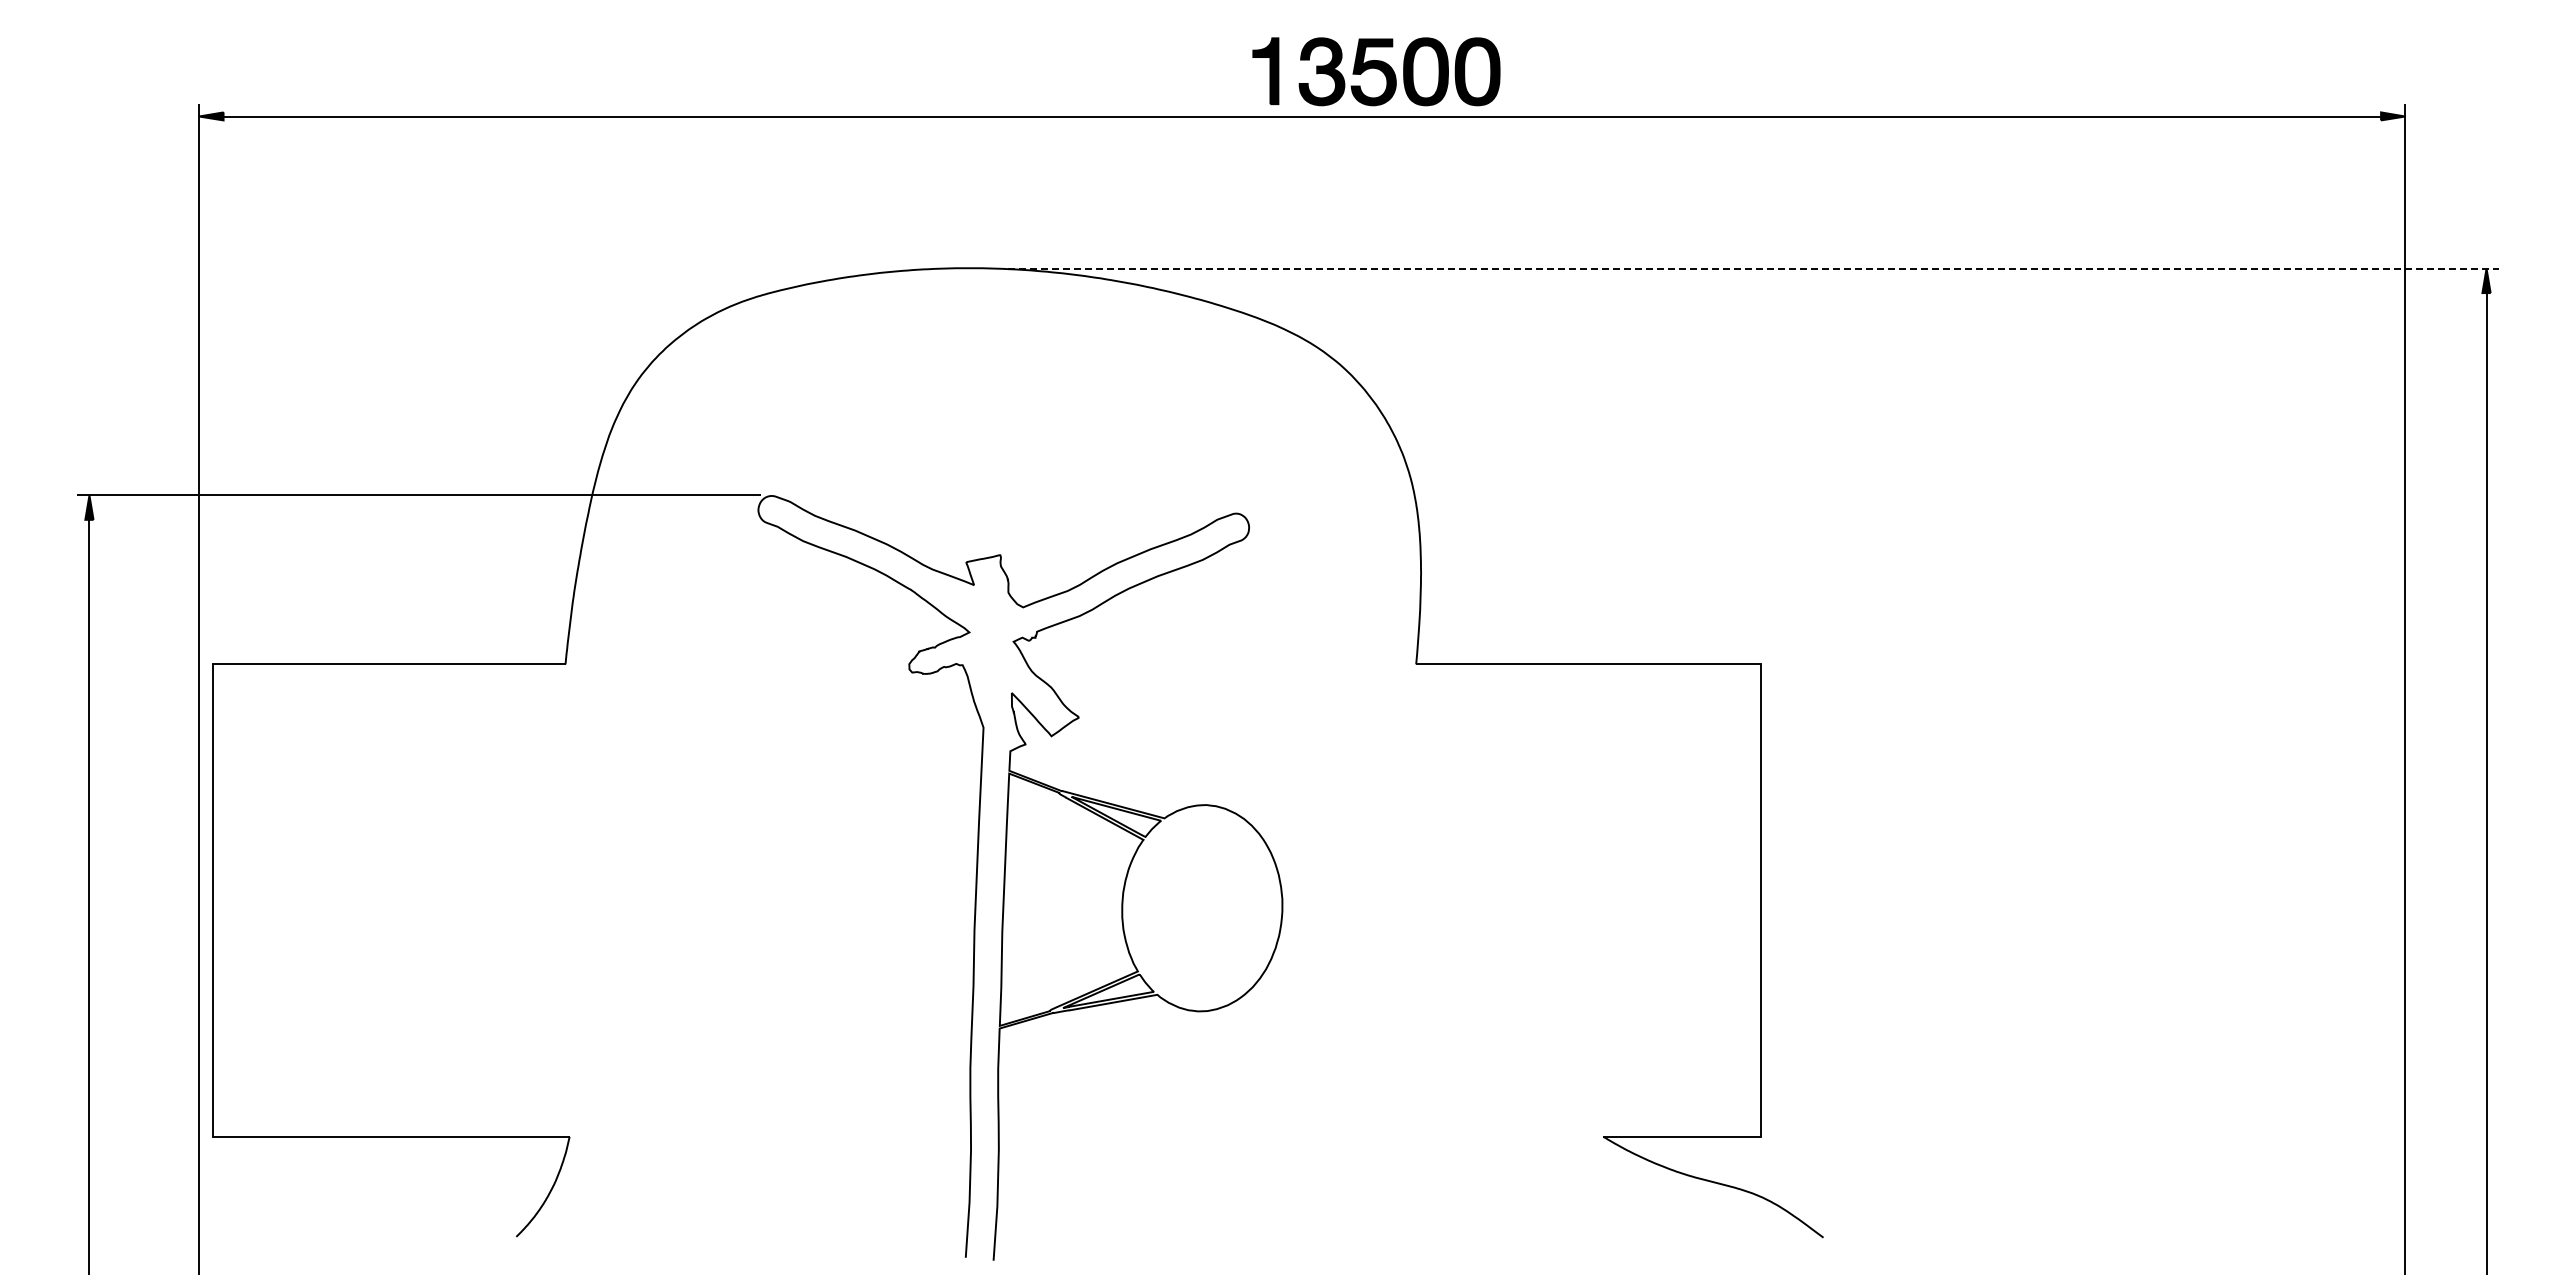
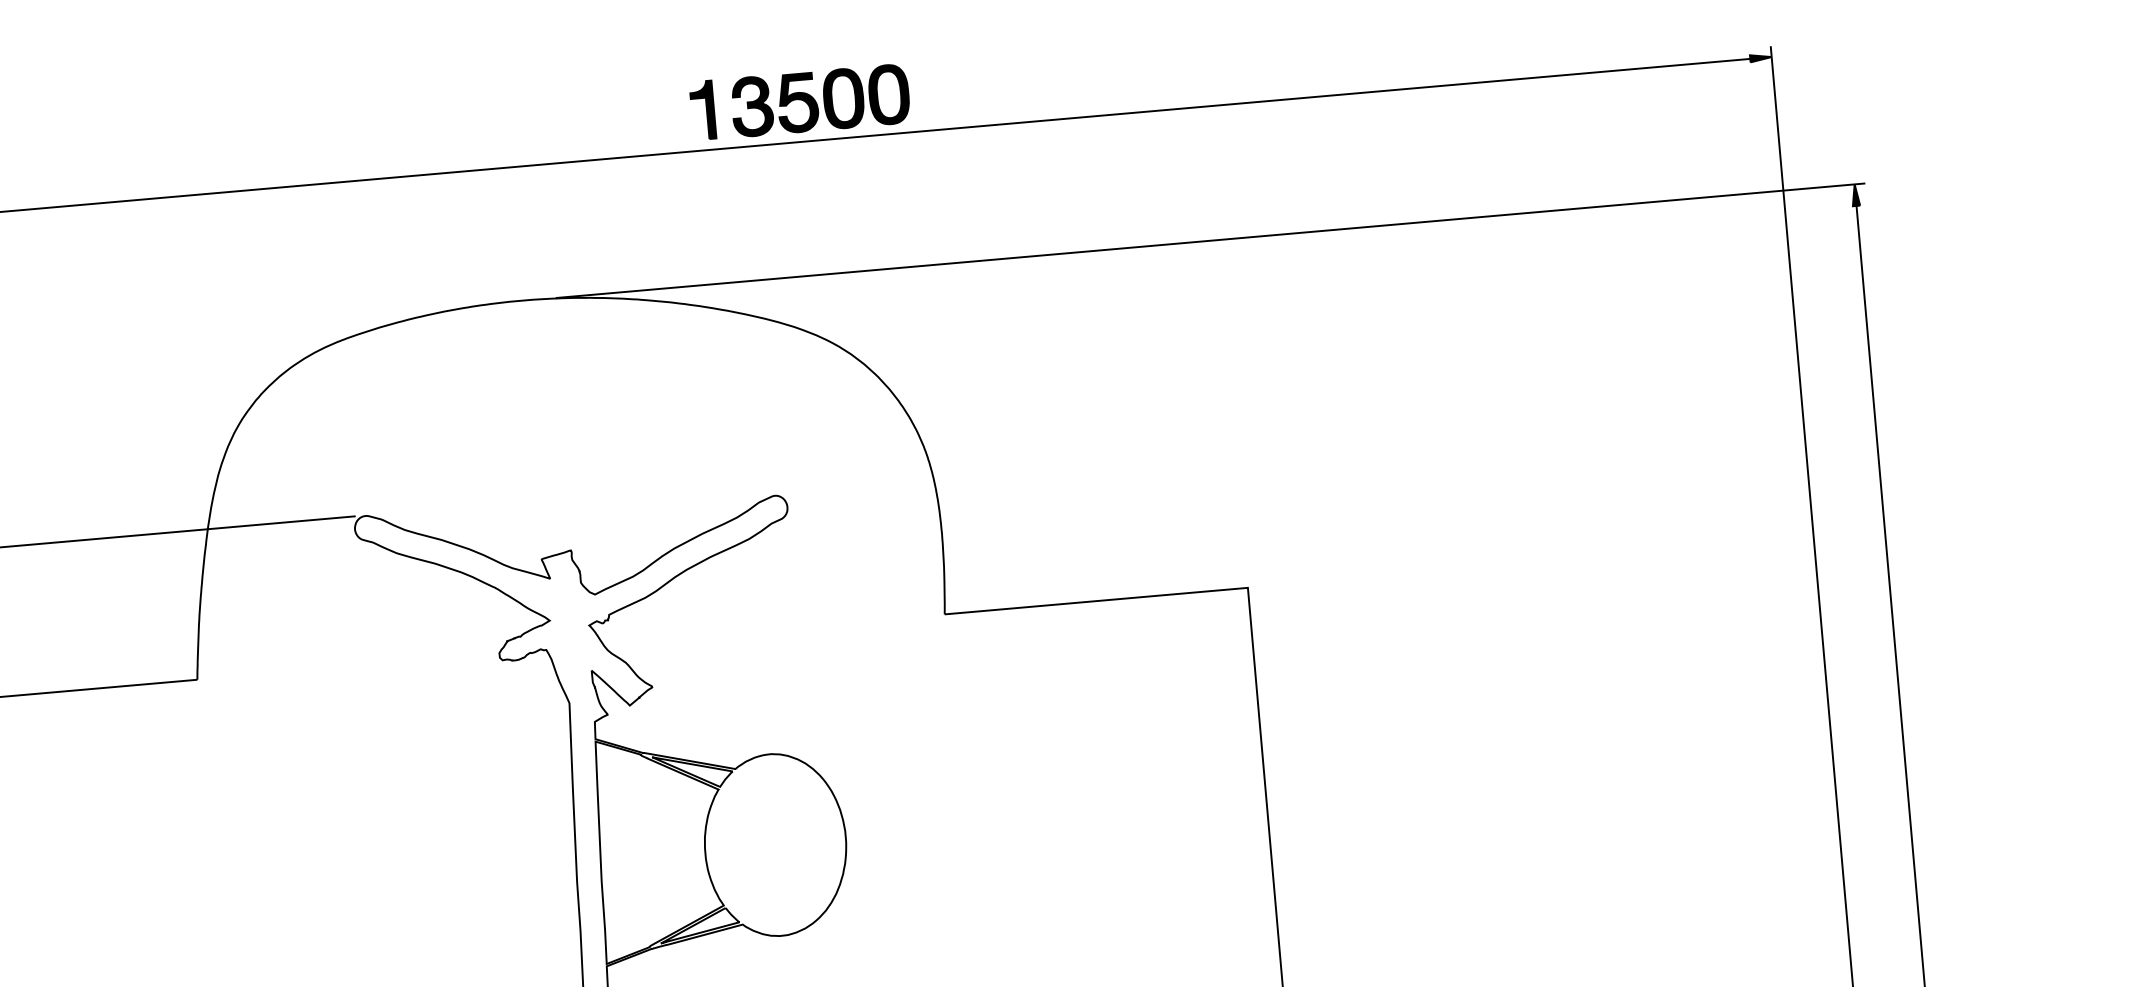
part: (1376, 71) -> (800, 102), moved
line: (1753, 268) -> (1210, 240), dashed -> solid

